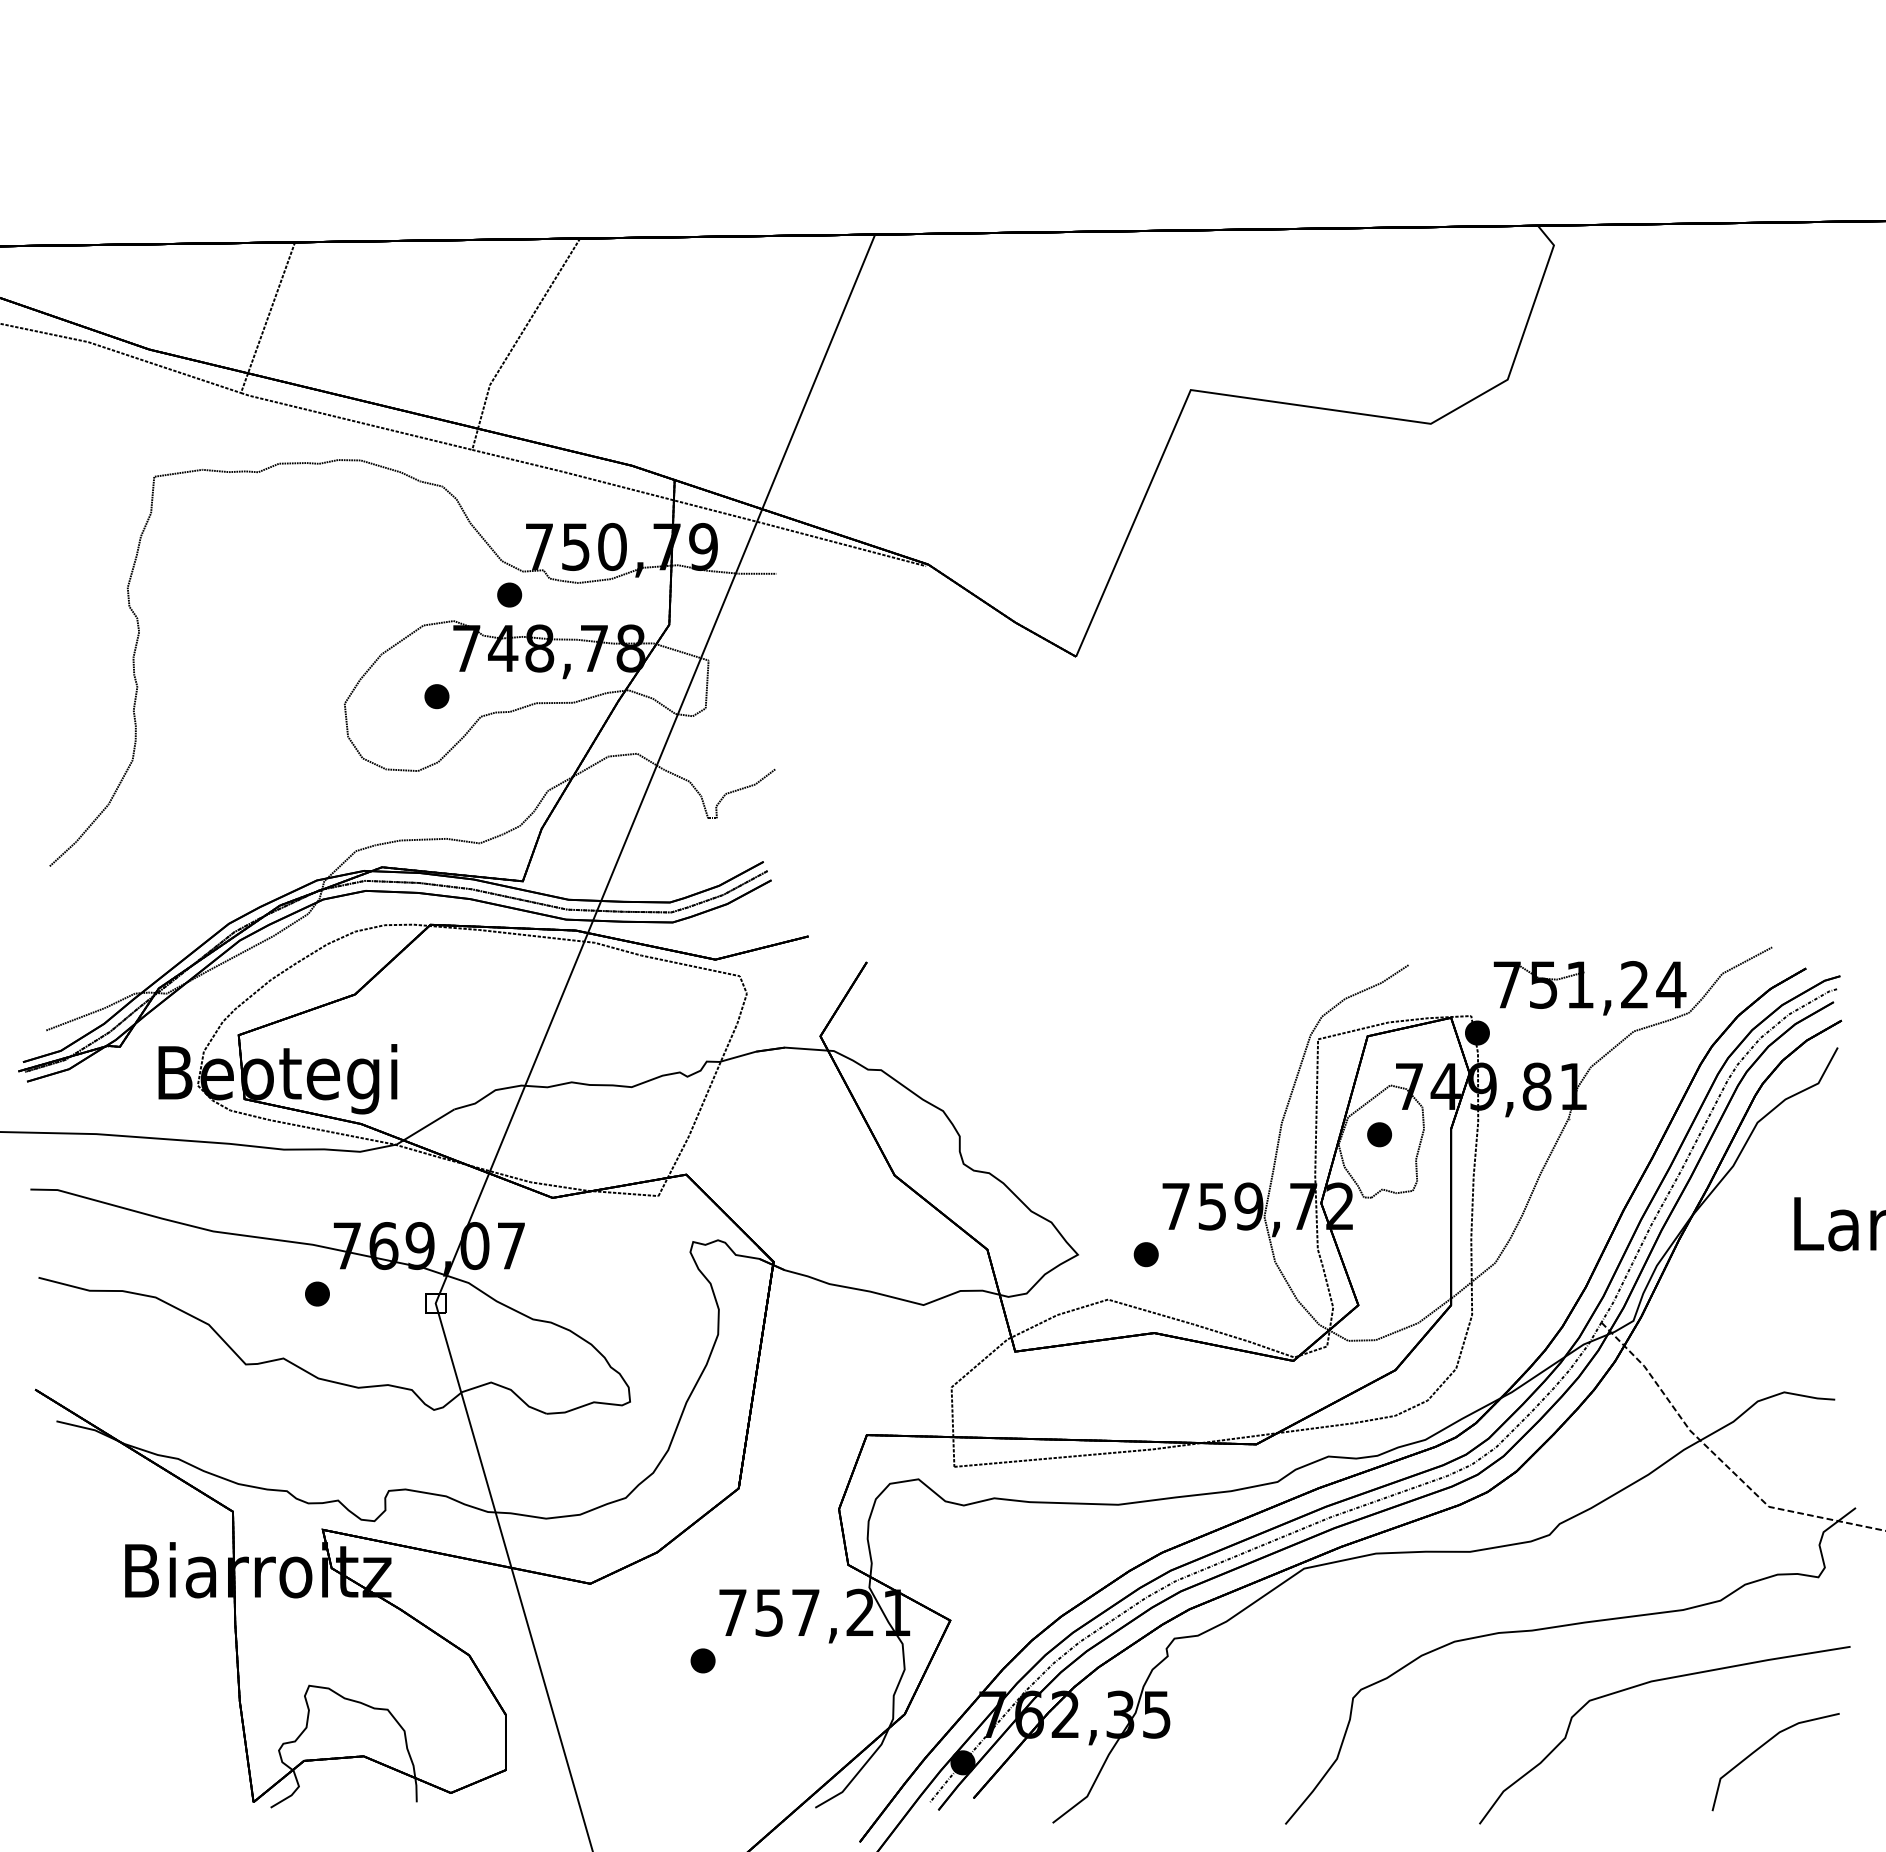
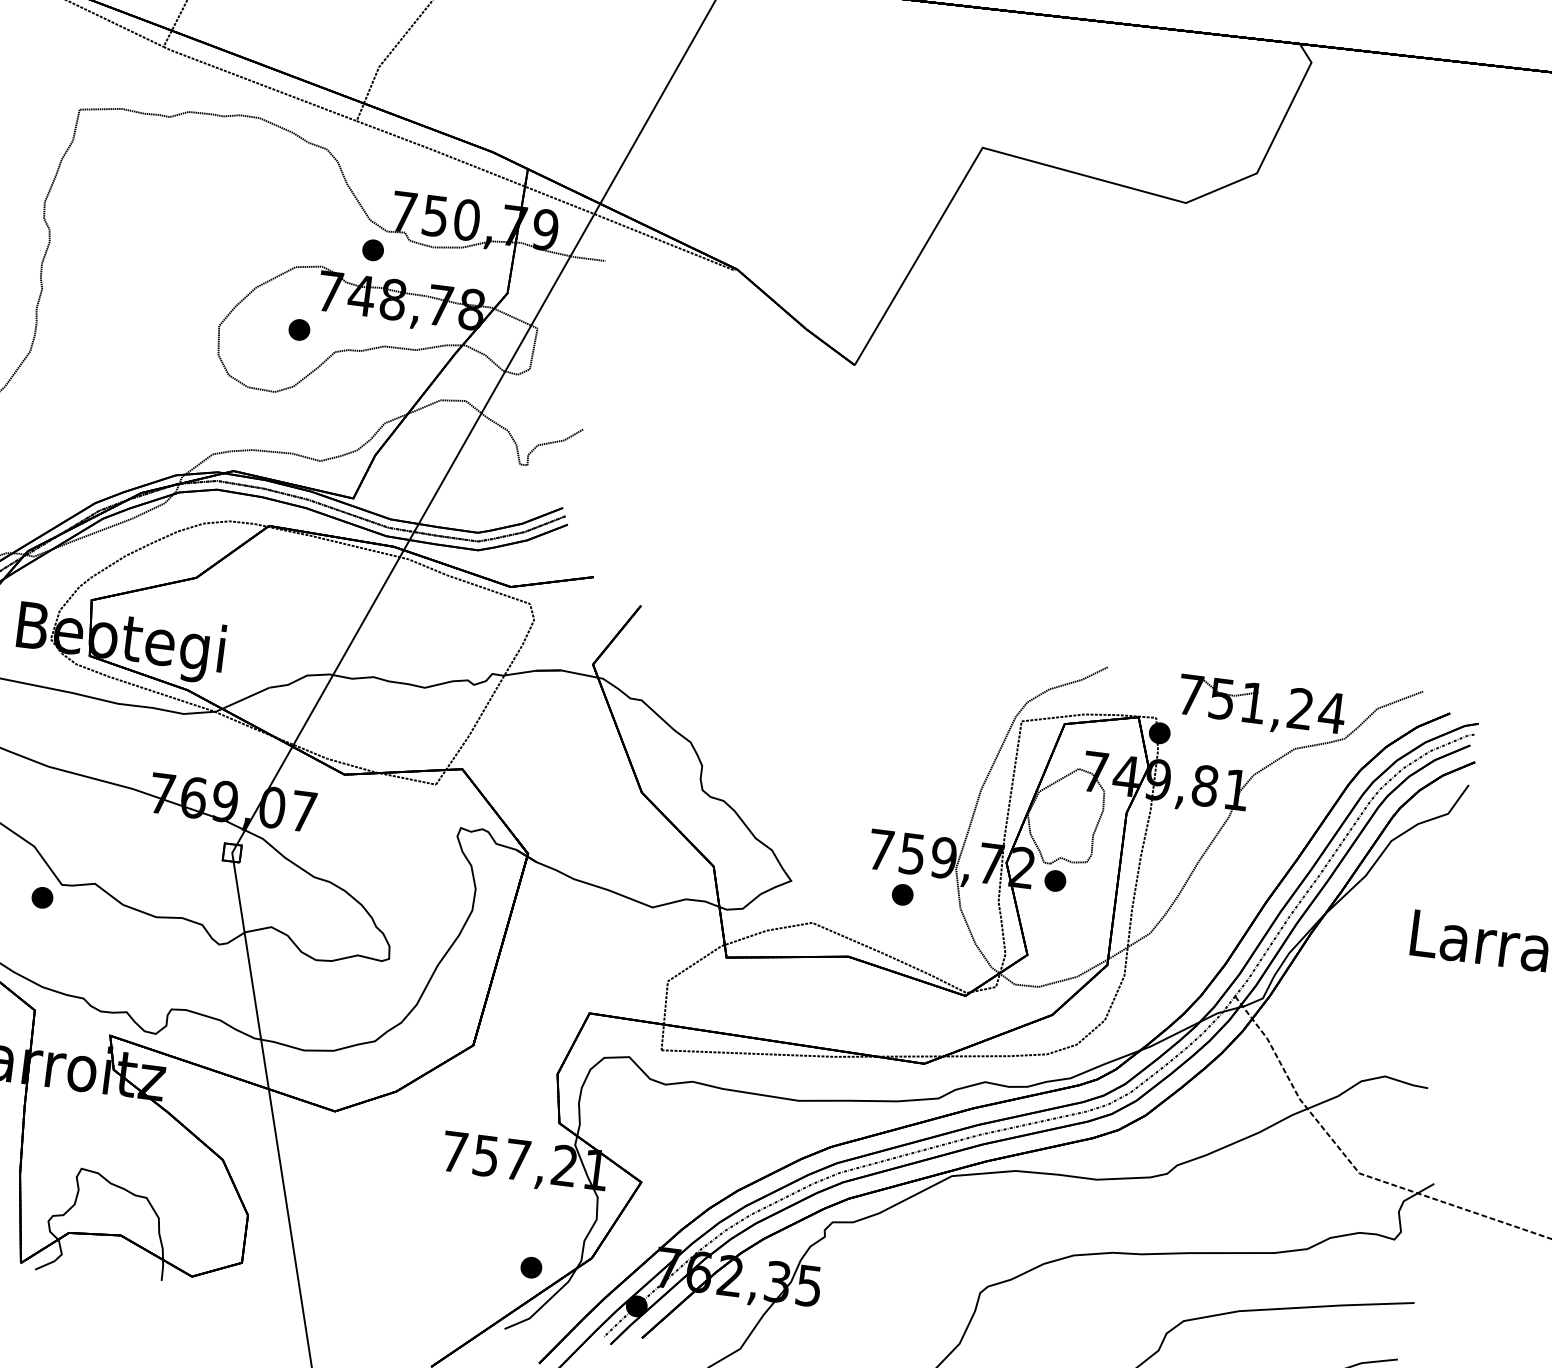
part: (1379, 1134) -> (1055, 880), moved
part: (1145, 1254) -> (902, 894), moved
part: (317, 1293) -> (42, 897), moved
part: (702, 1660) -> (530, 1267), moved

